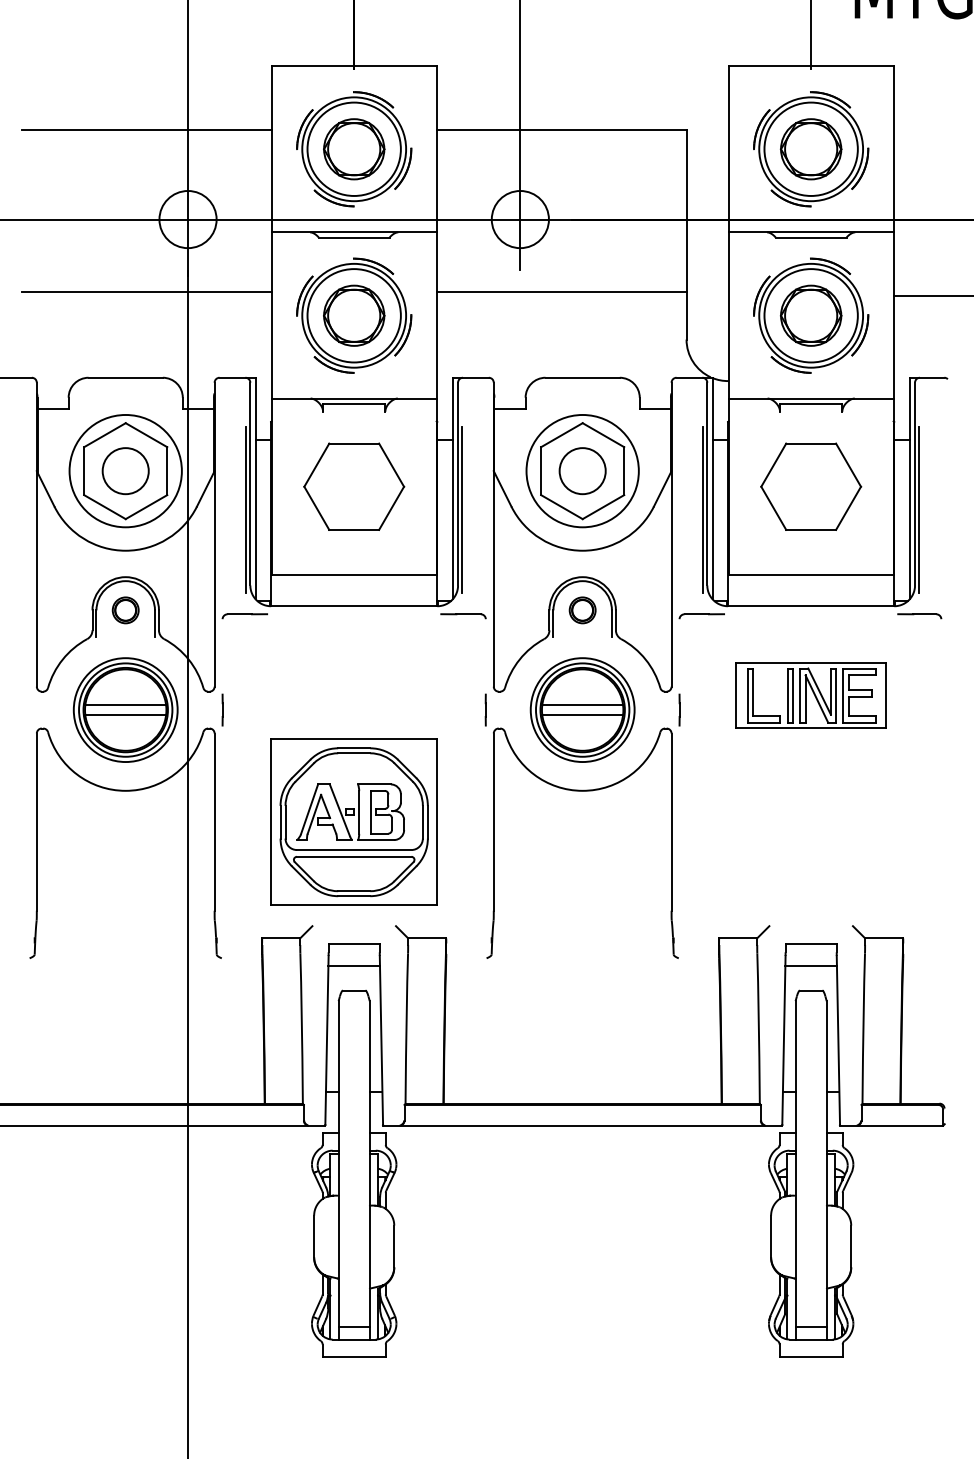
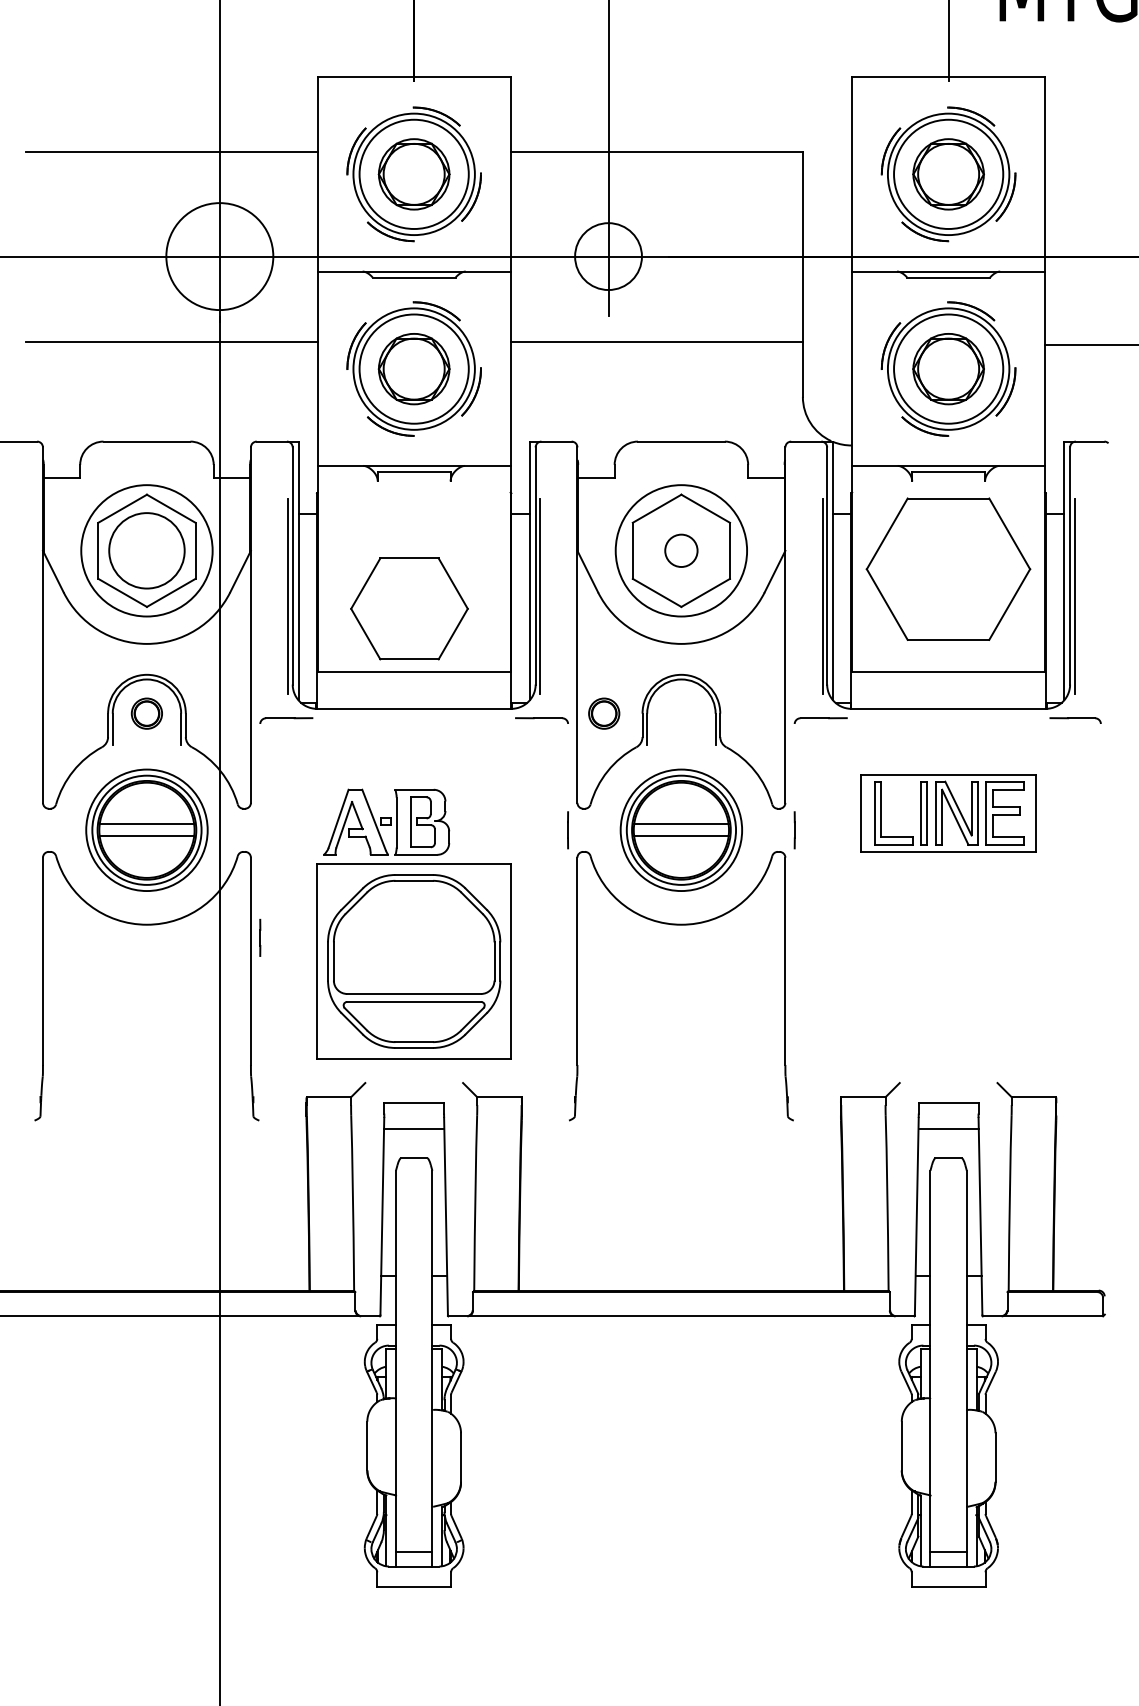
circle: (187, 219) -> (219, 256), size x1.6
circle: (125, 471) -> (146, 551), size x1.4
circle: (582, 471) -> (681, 551), size x0.6
part: (354, 486) -> (409, 608), moved
part: (811, 486) -> (949, 568), size x1.4
part: (582, 610) -> (604, 713), moved
line: (222, 709) -> (260, 937), moved
part: (350, 811) -> (386, 821), moved

